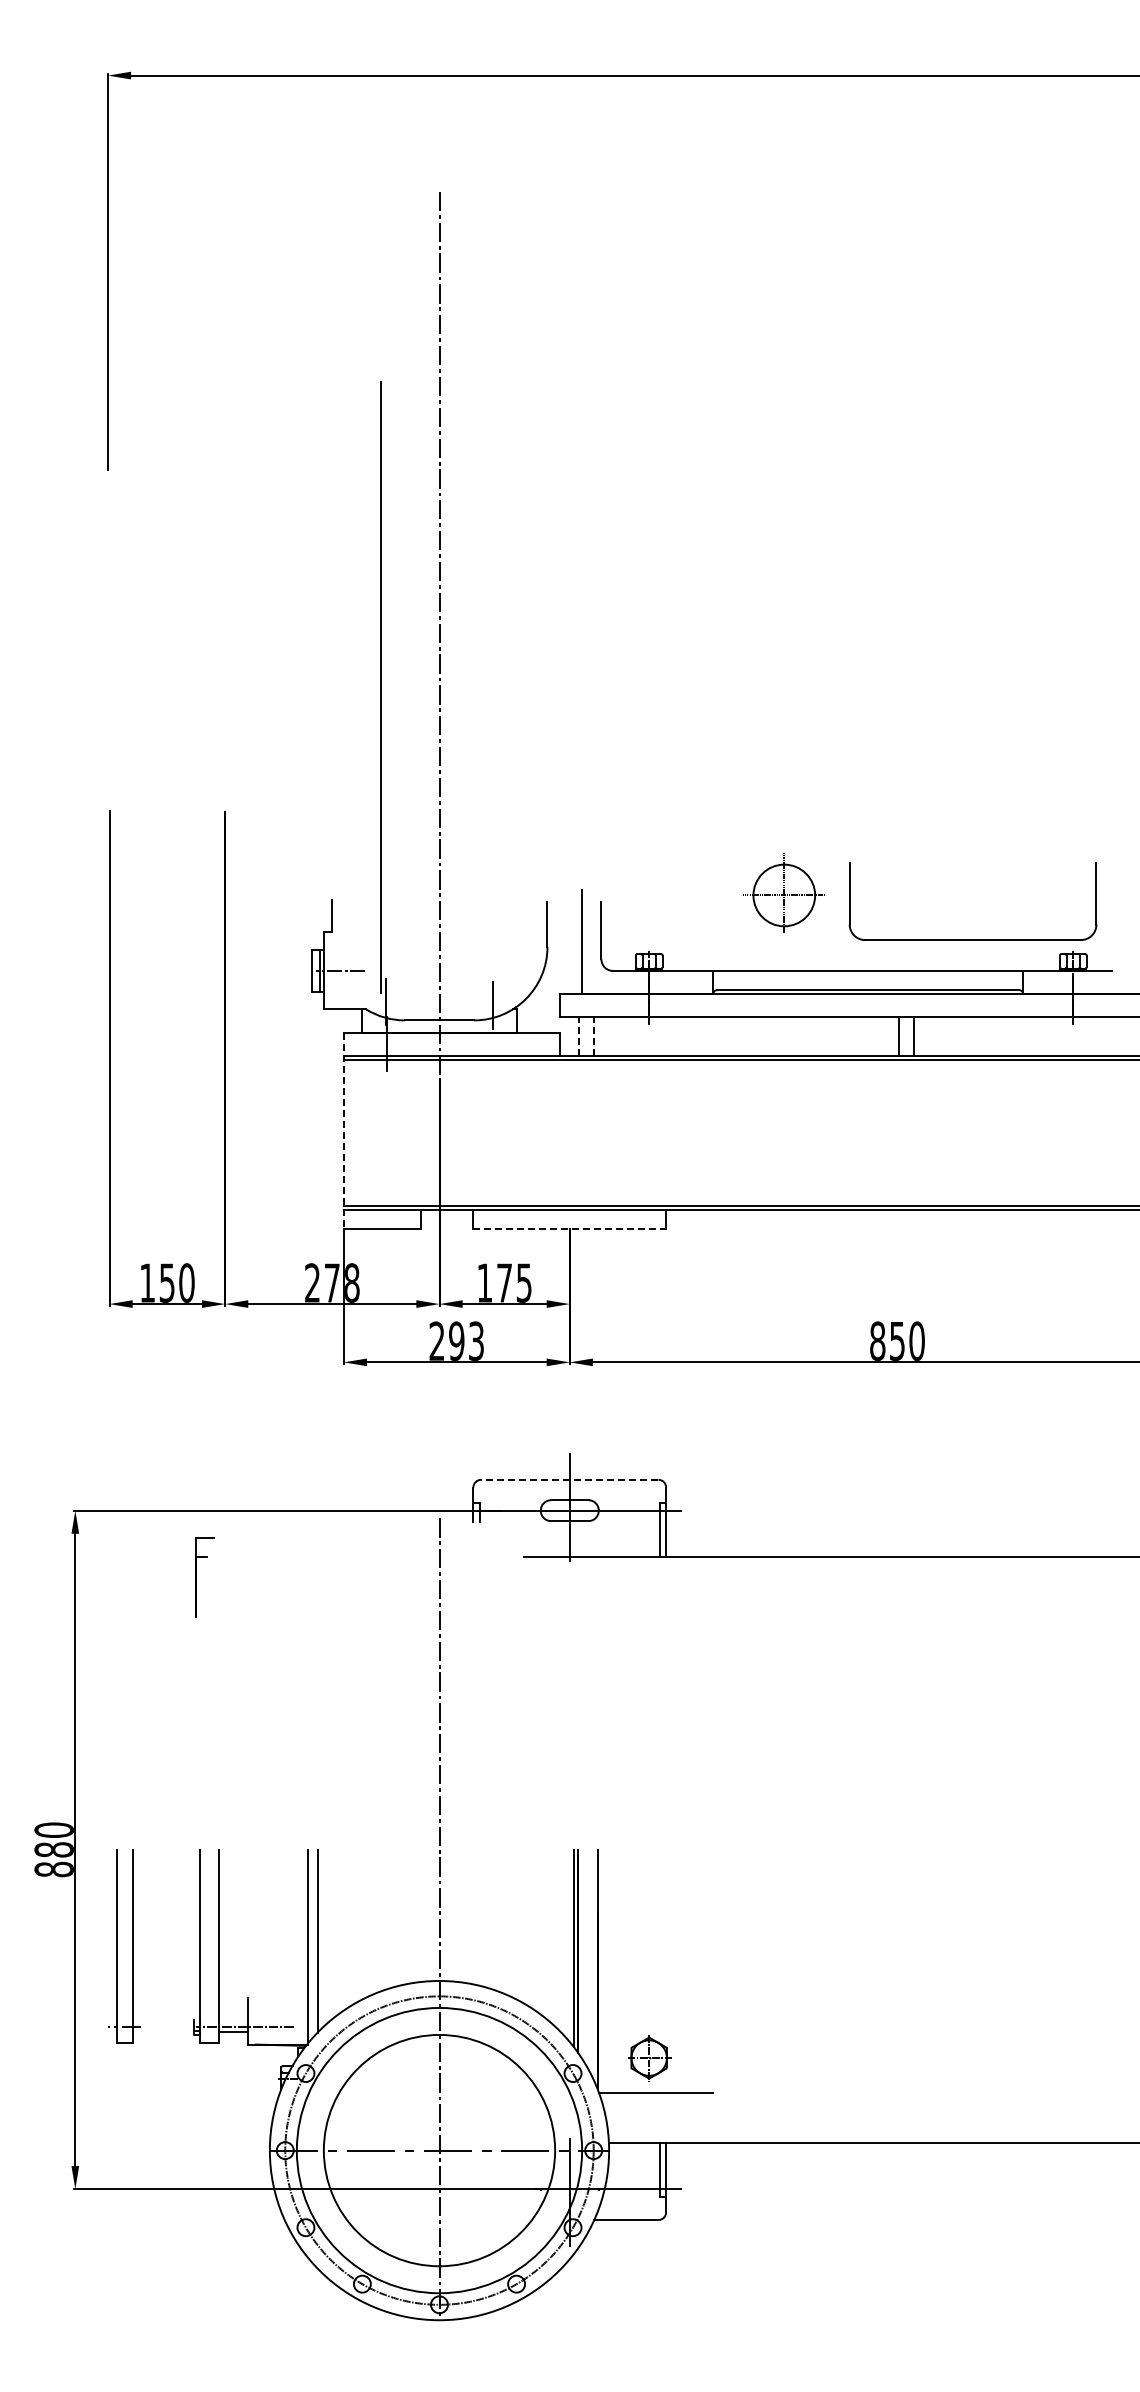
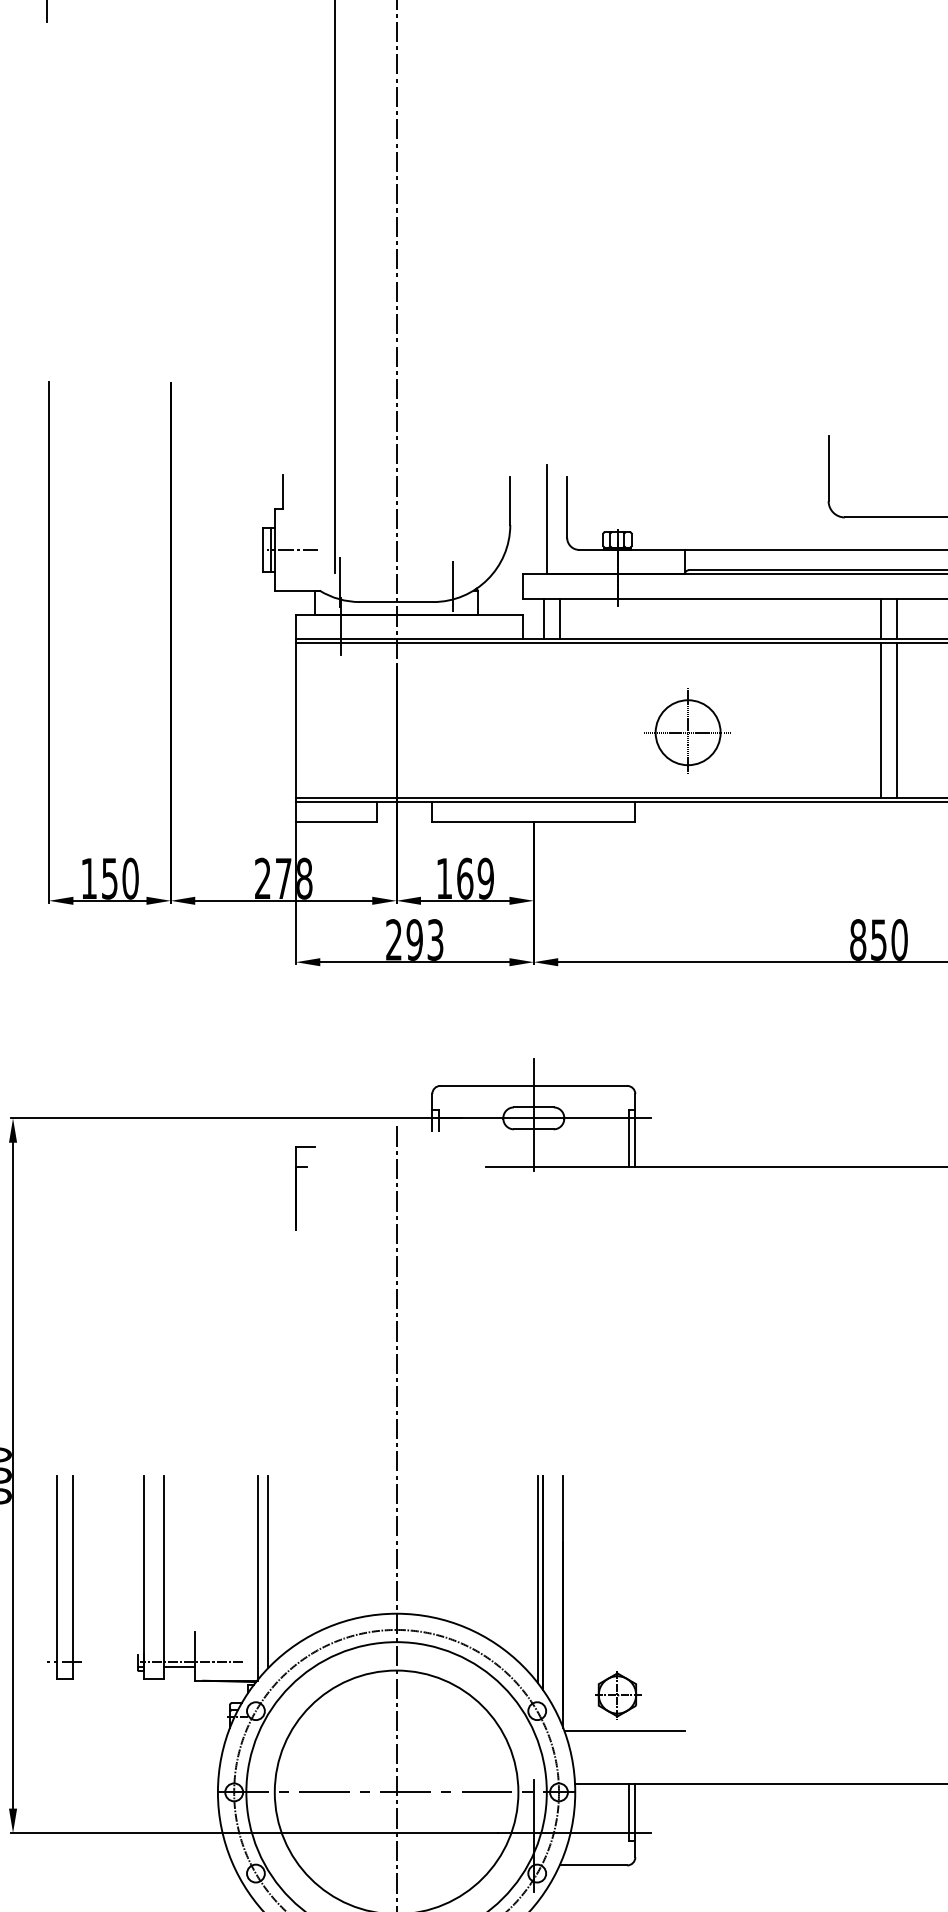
part: (783, 892) -> (687, 729), moved
line: (579, 1036) -> (544, 618), dashed -> solid
line: (594, 1036) -> (559, 618), dashed -> solid
line: (343, 1131) -> (295, 719), dashed -> solid
line: (899, 1132) -> (881, 720), added
line: (914, 1132) -> (896, 720), added
line: (570, 1229) -> (534, 822), dashed -> solid
text: (514, 1282) -> (475, 878), 175 -> 169
line: (569, 1479) -> (533, 1085), dashed -> solid
part: (196, 1577) -> (296, 1188), moved

